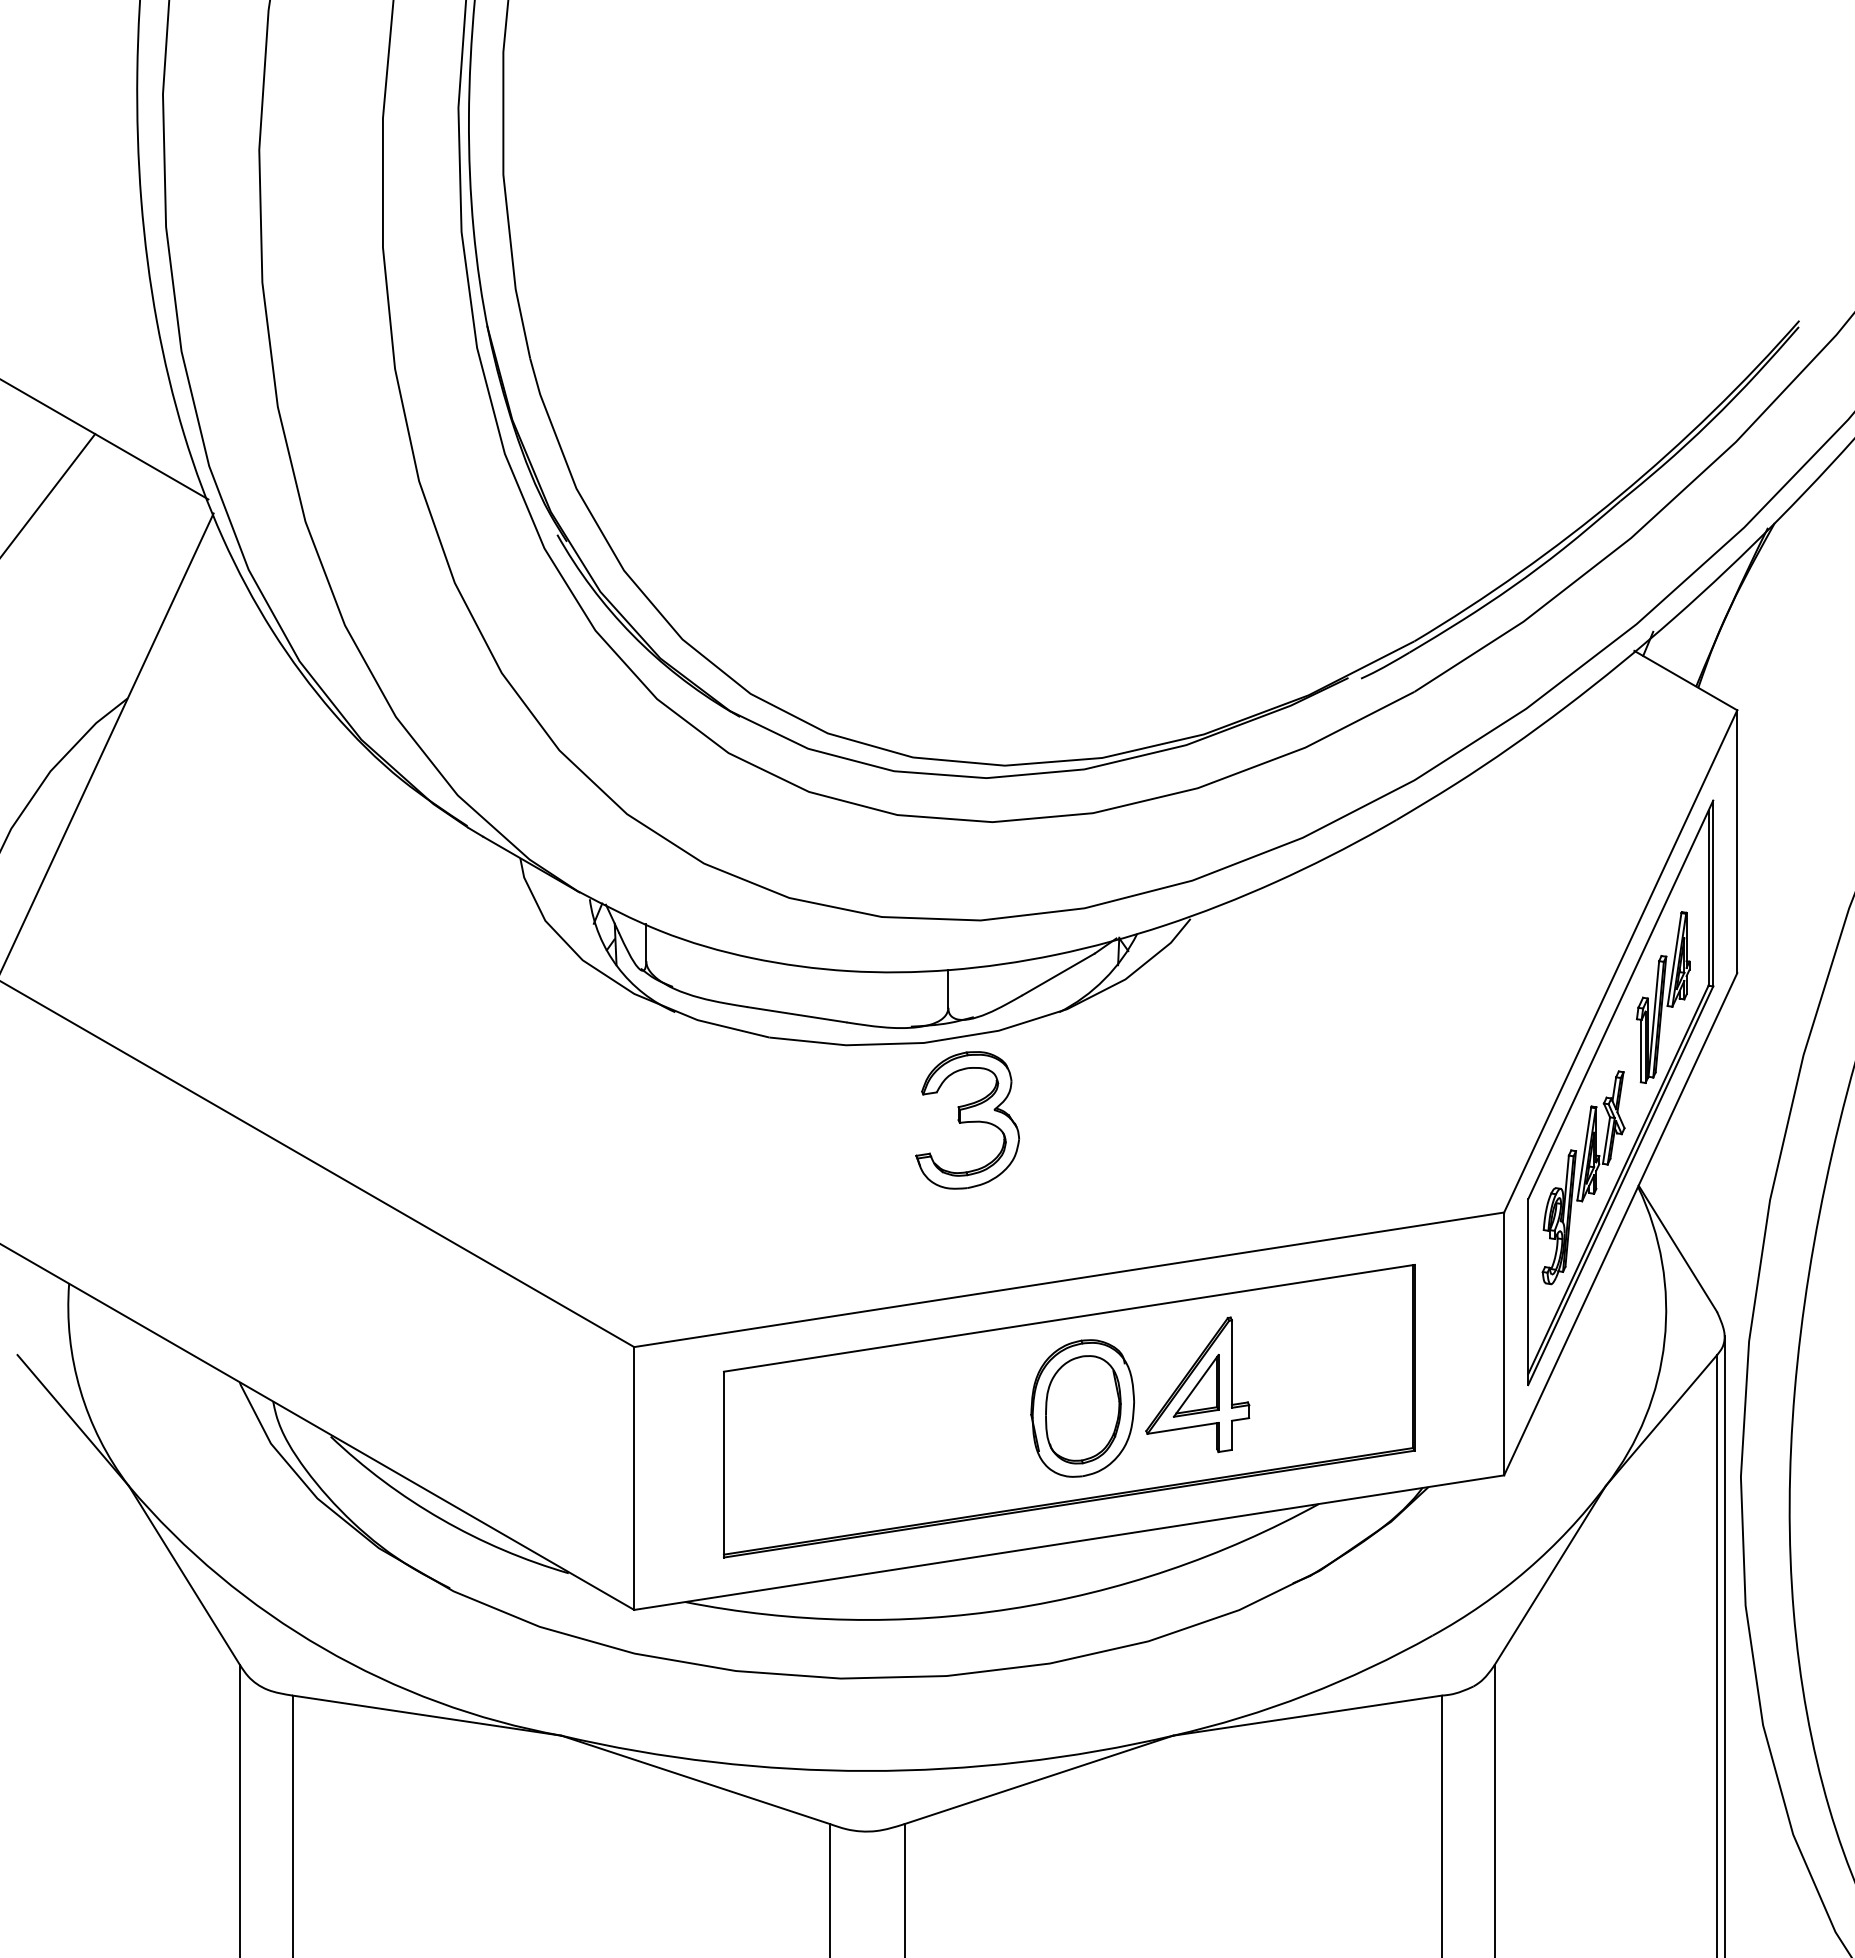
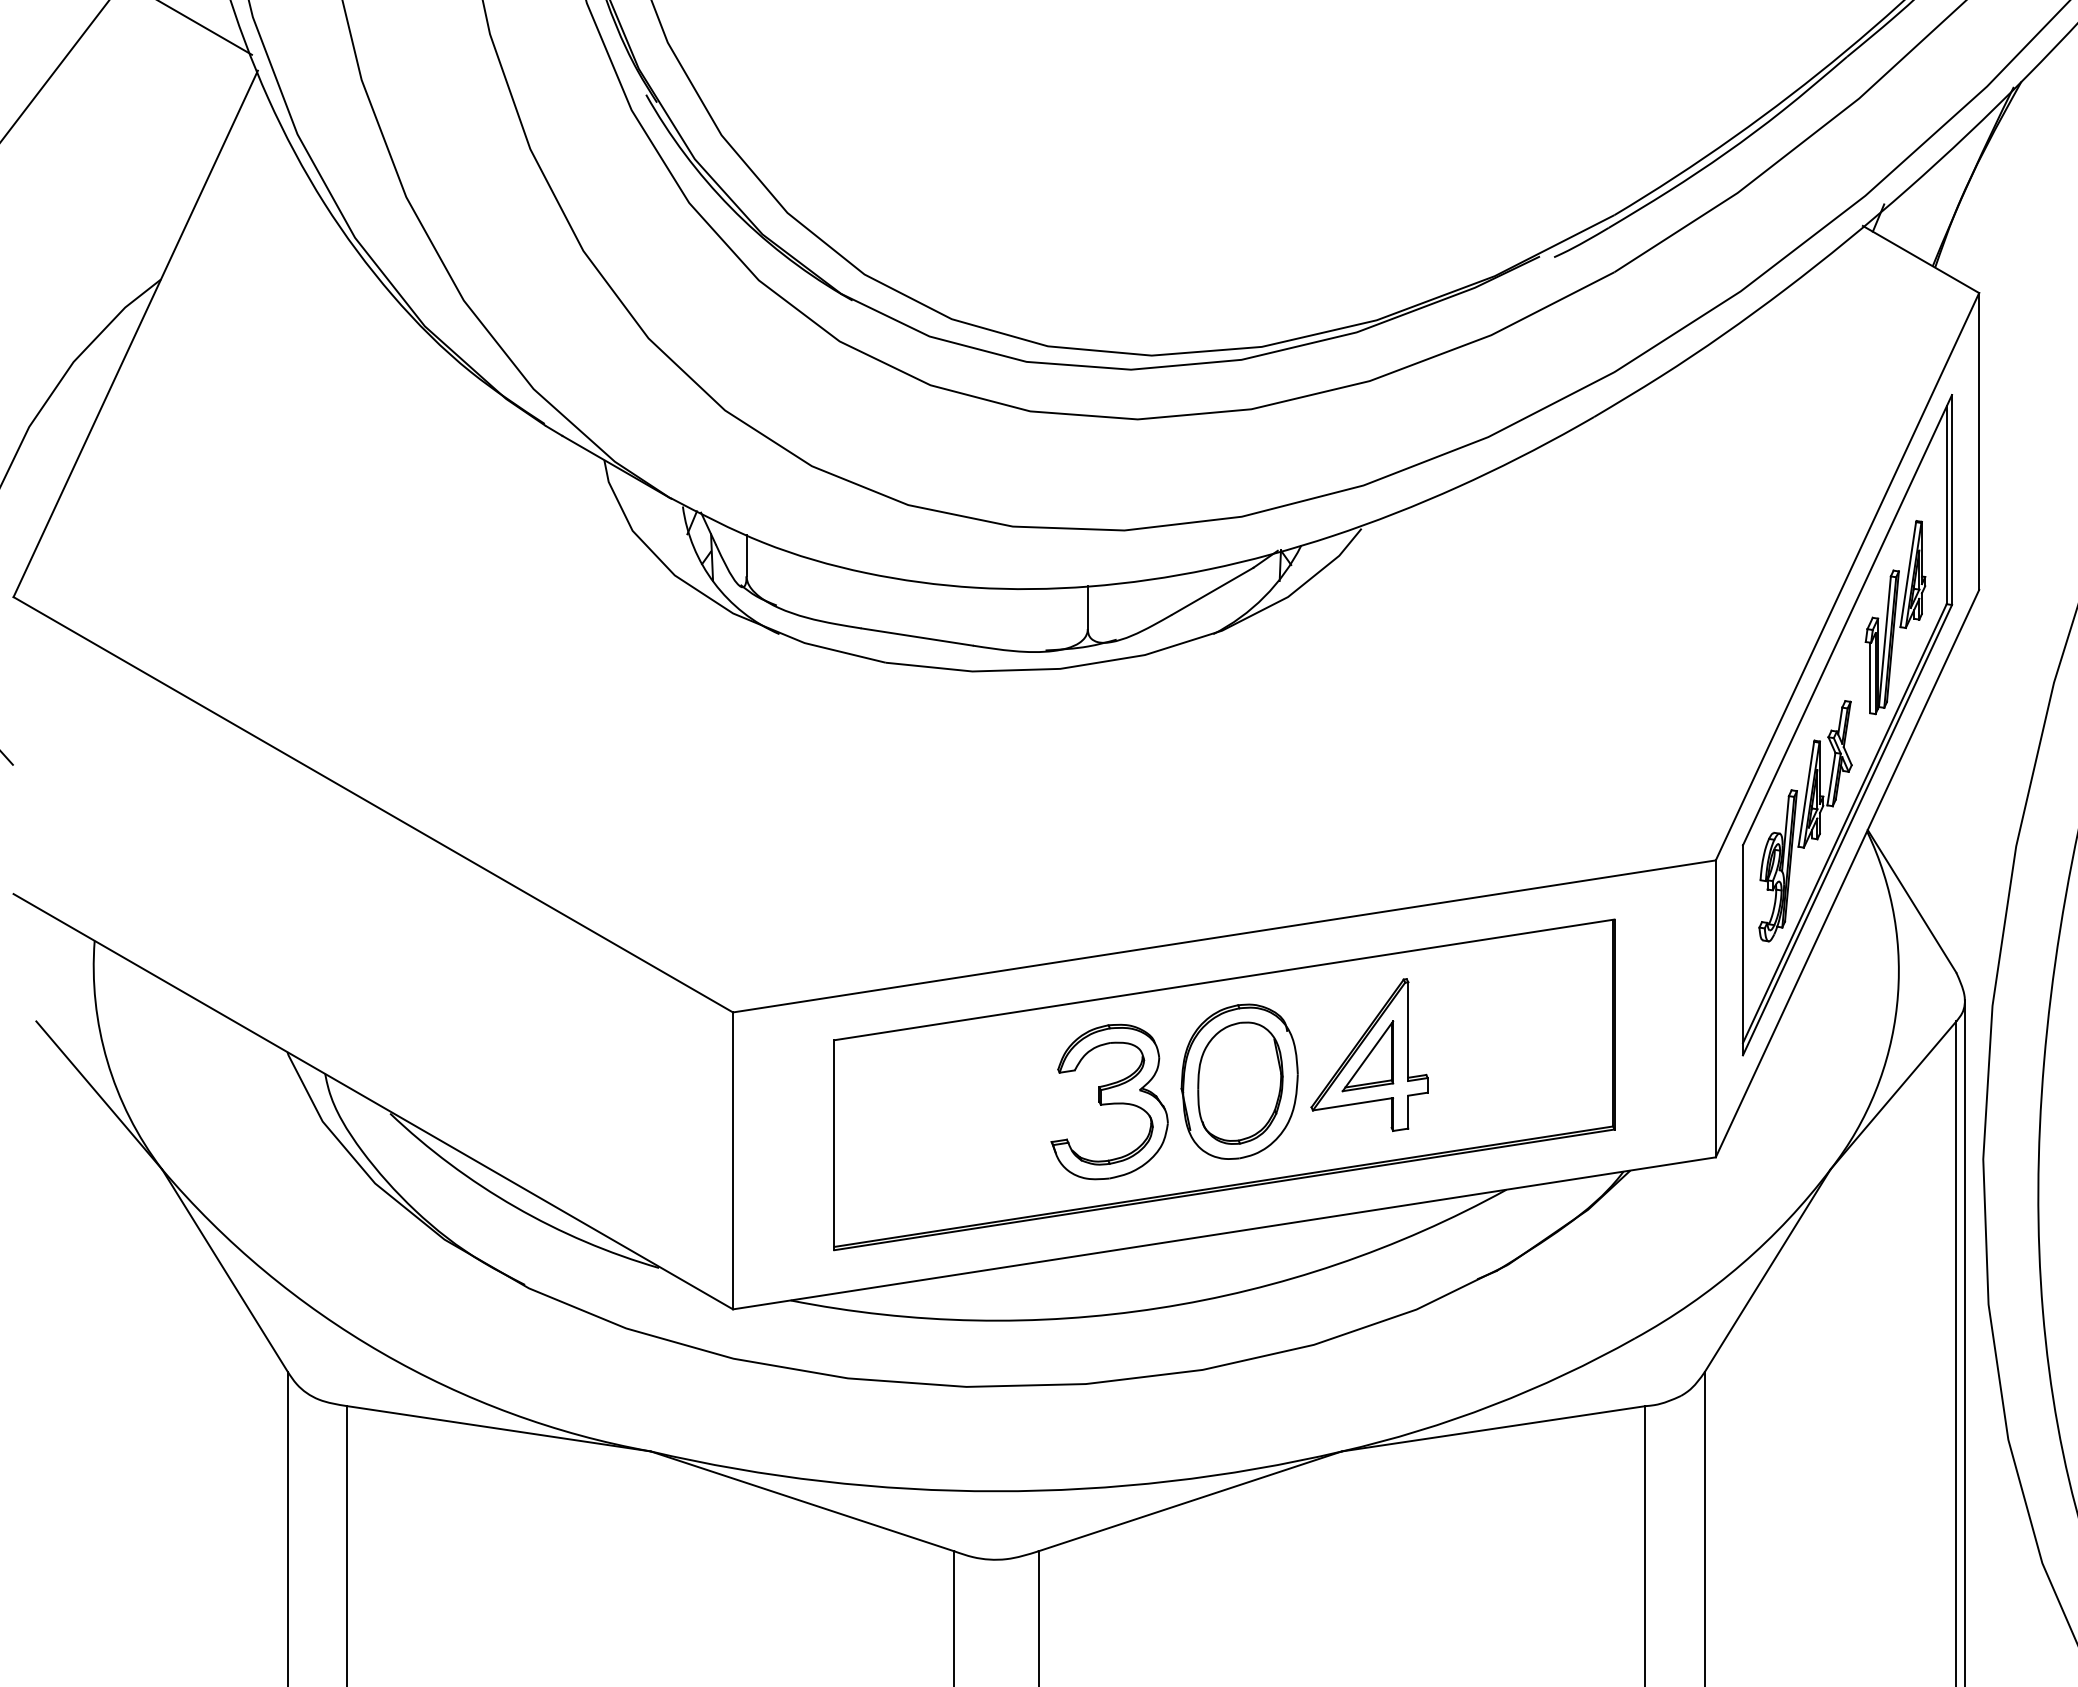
part: (967, 1120) -> (1109, 1102), moved

